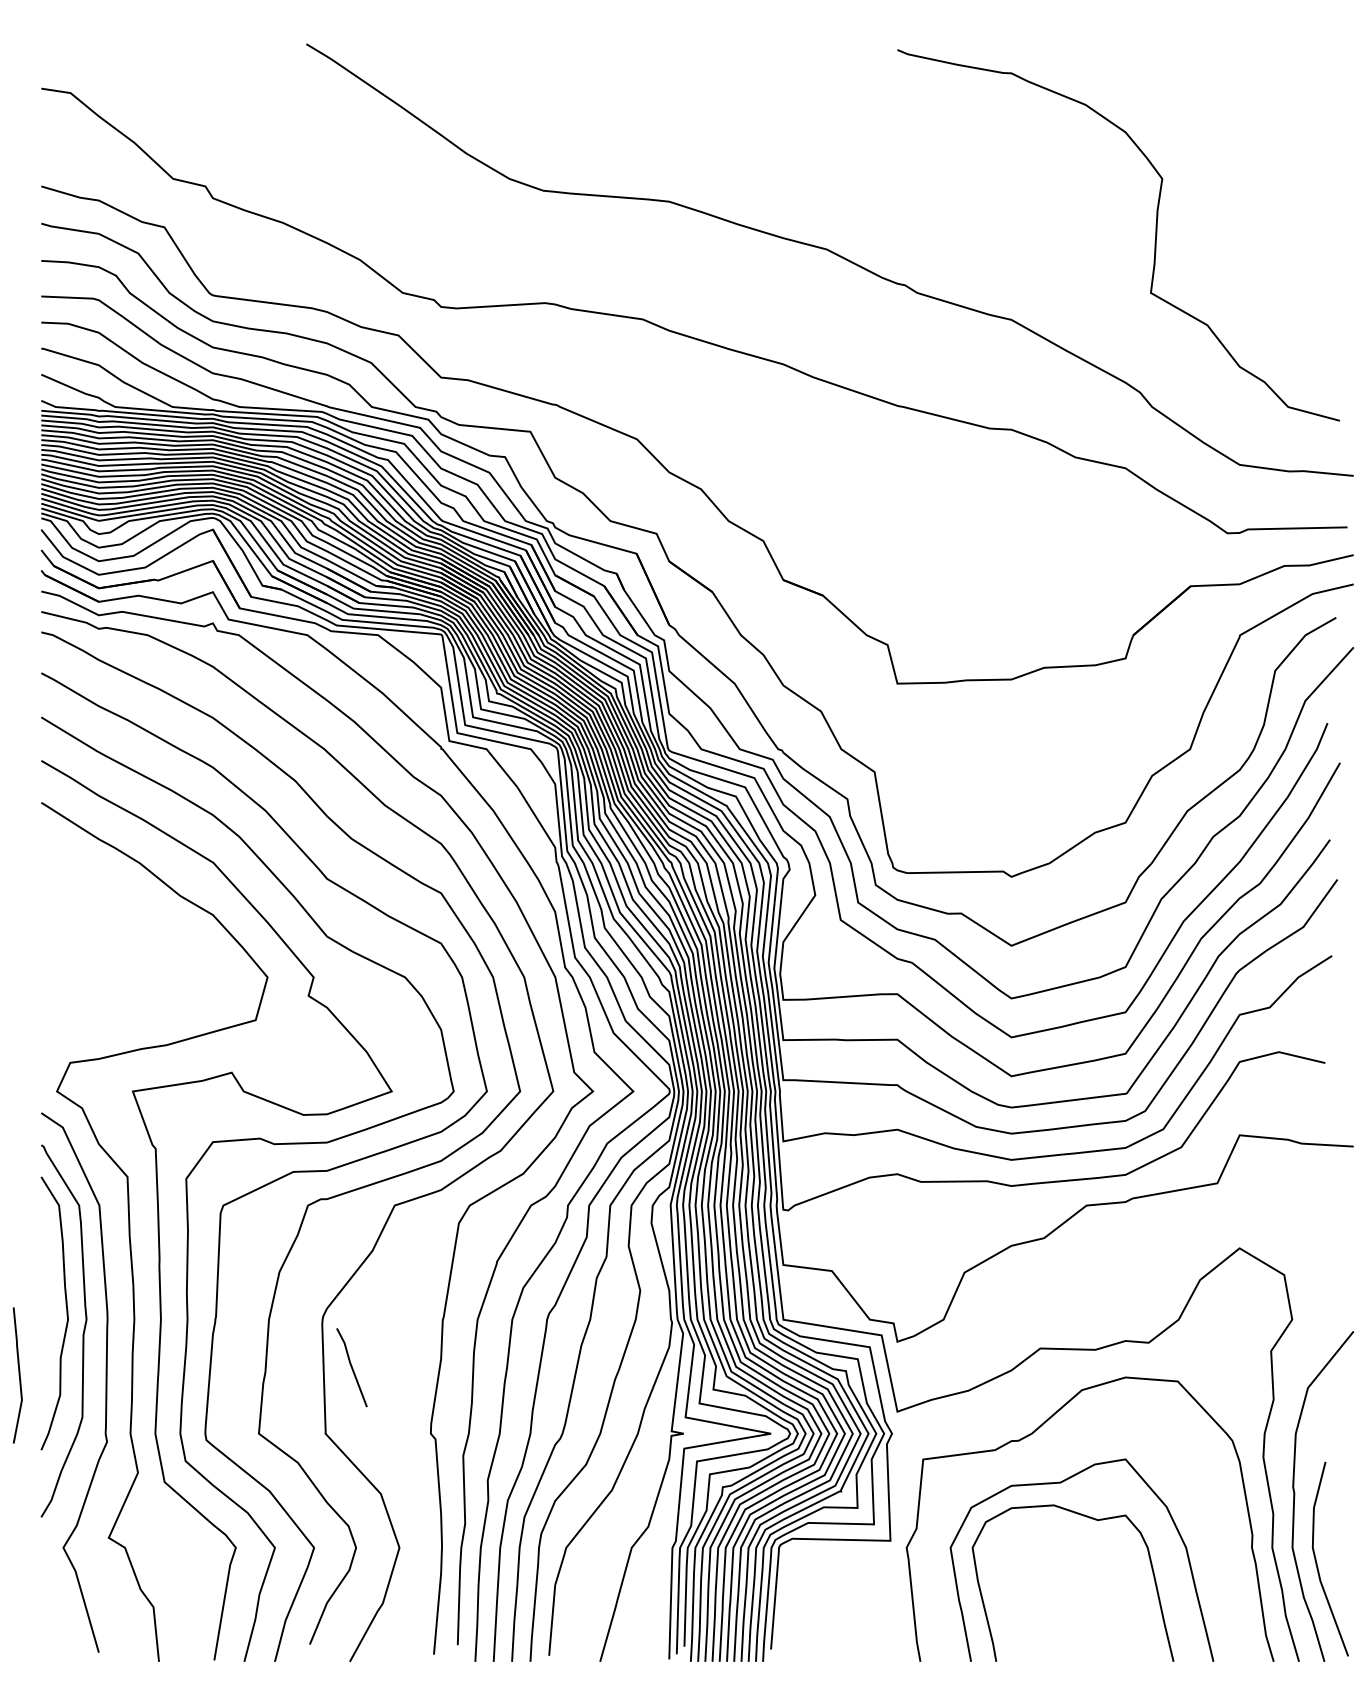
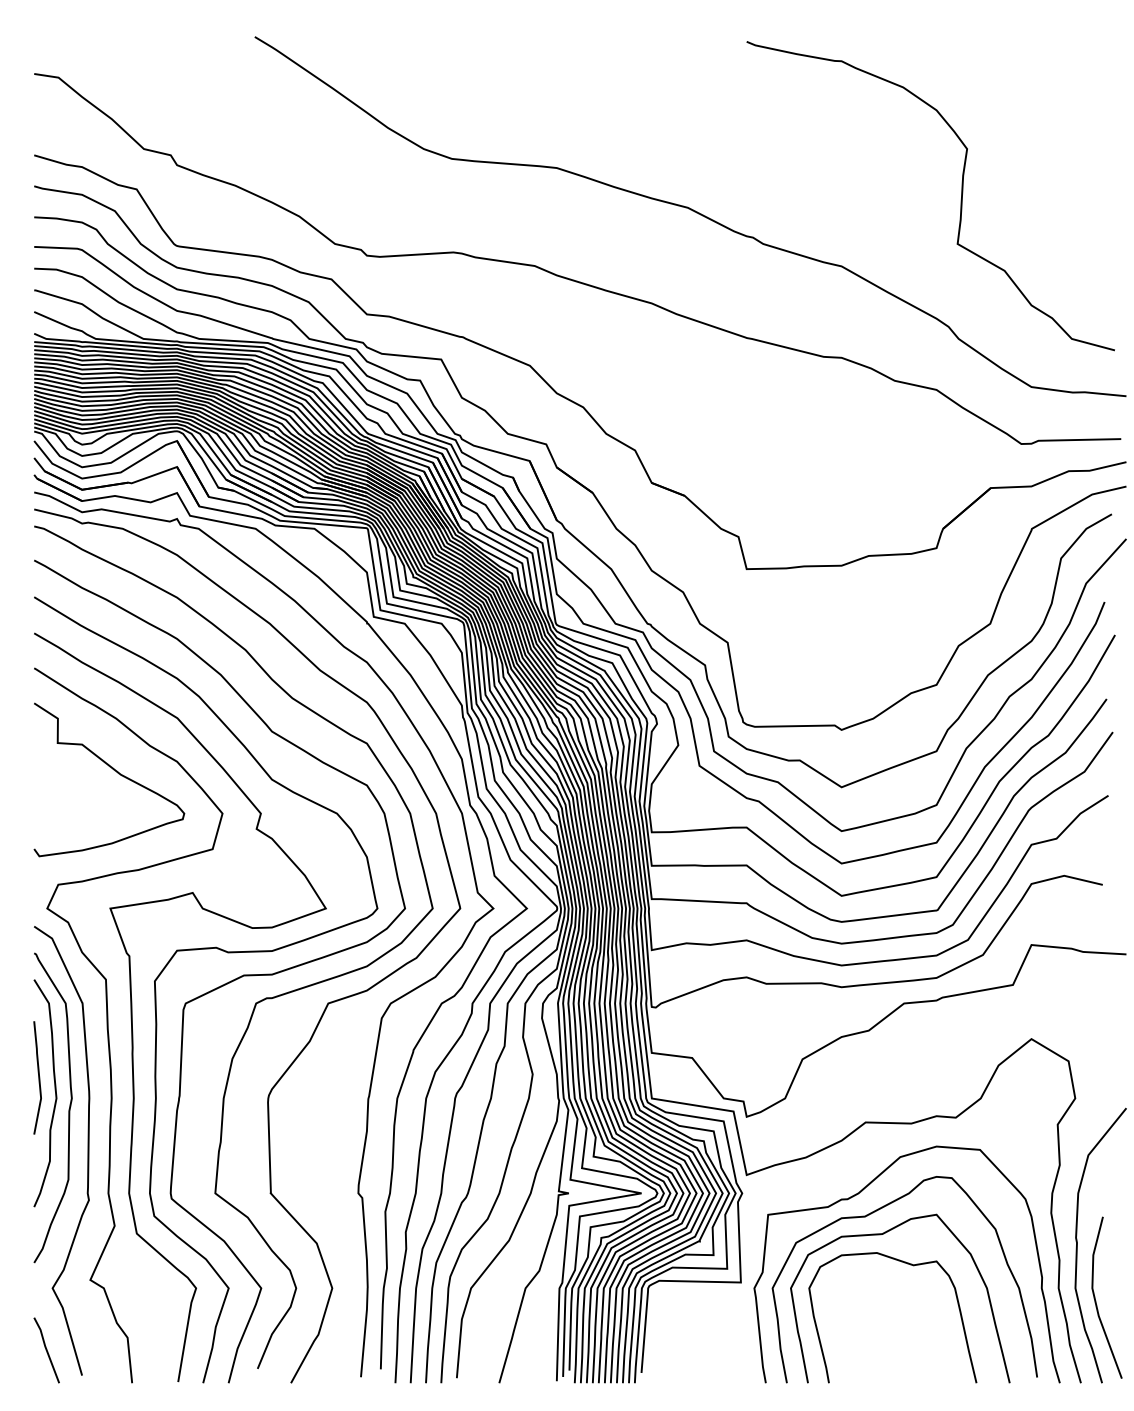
curve: (136, 925) -> (113, 770), added
line: (351, 1367) -> (46, 1350), moved
line: (18, 1375) -> (38, 1077), moved
curve: (1047, 1459) -> (871, 1214), added

